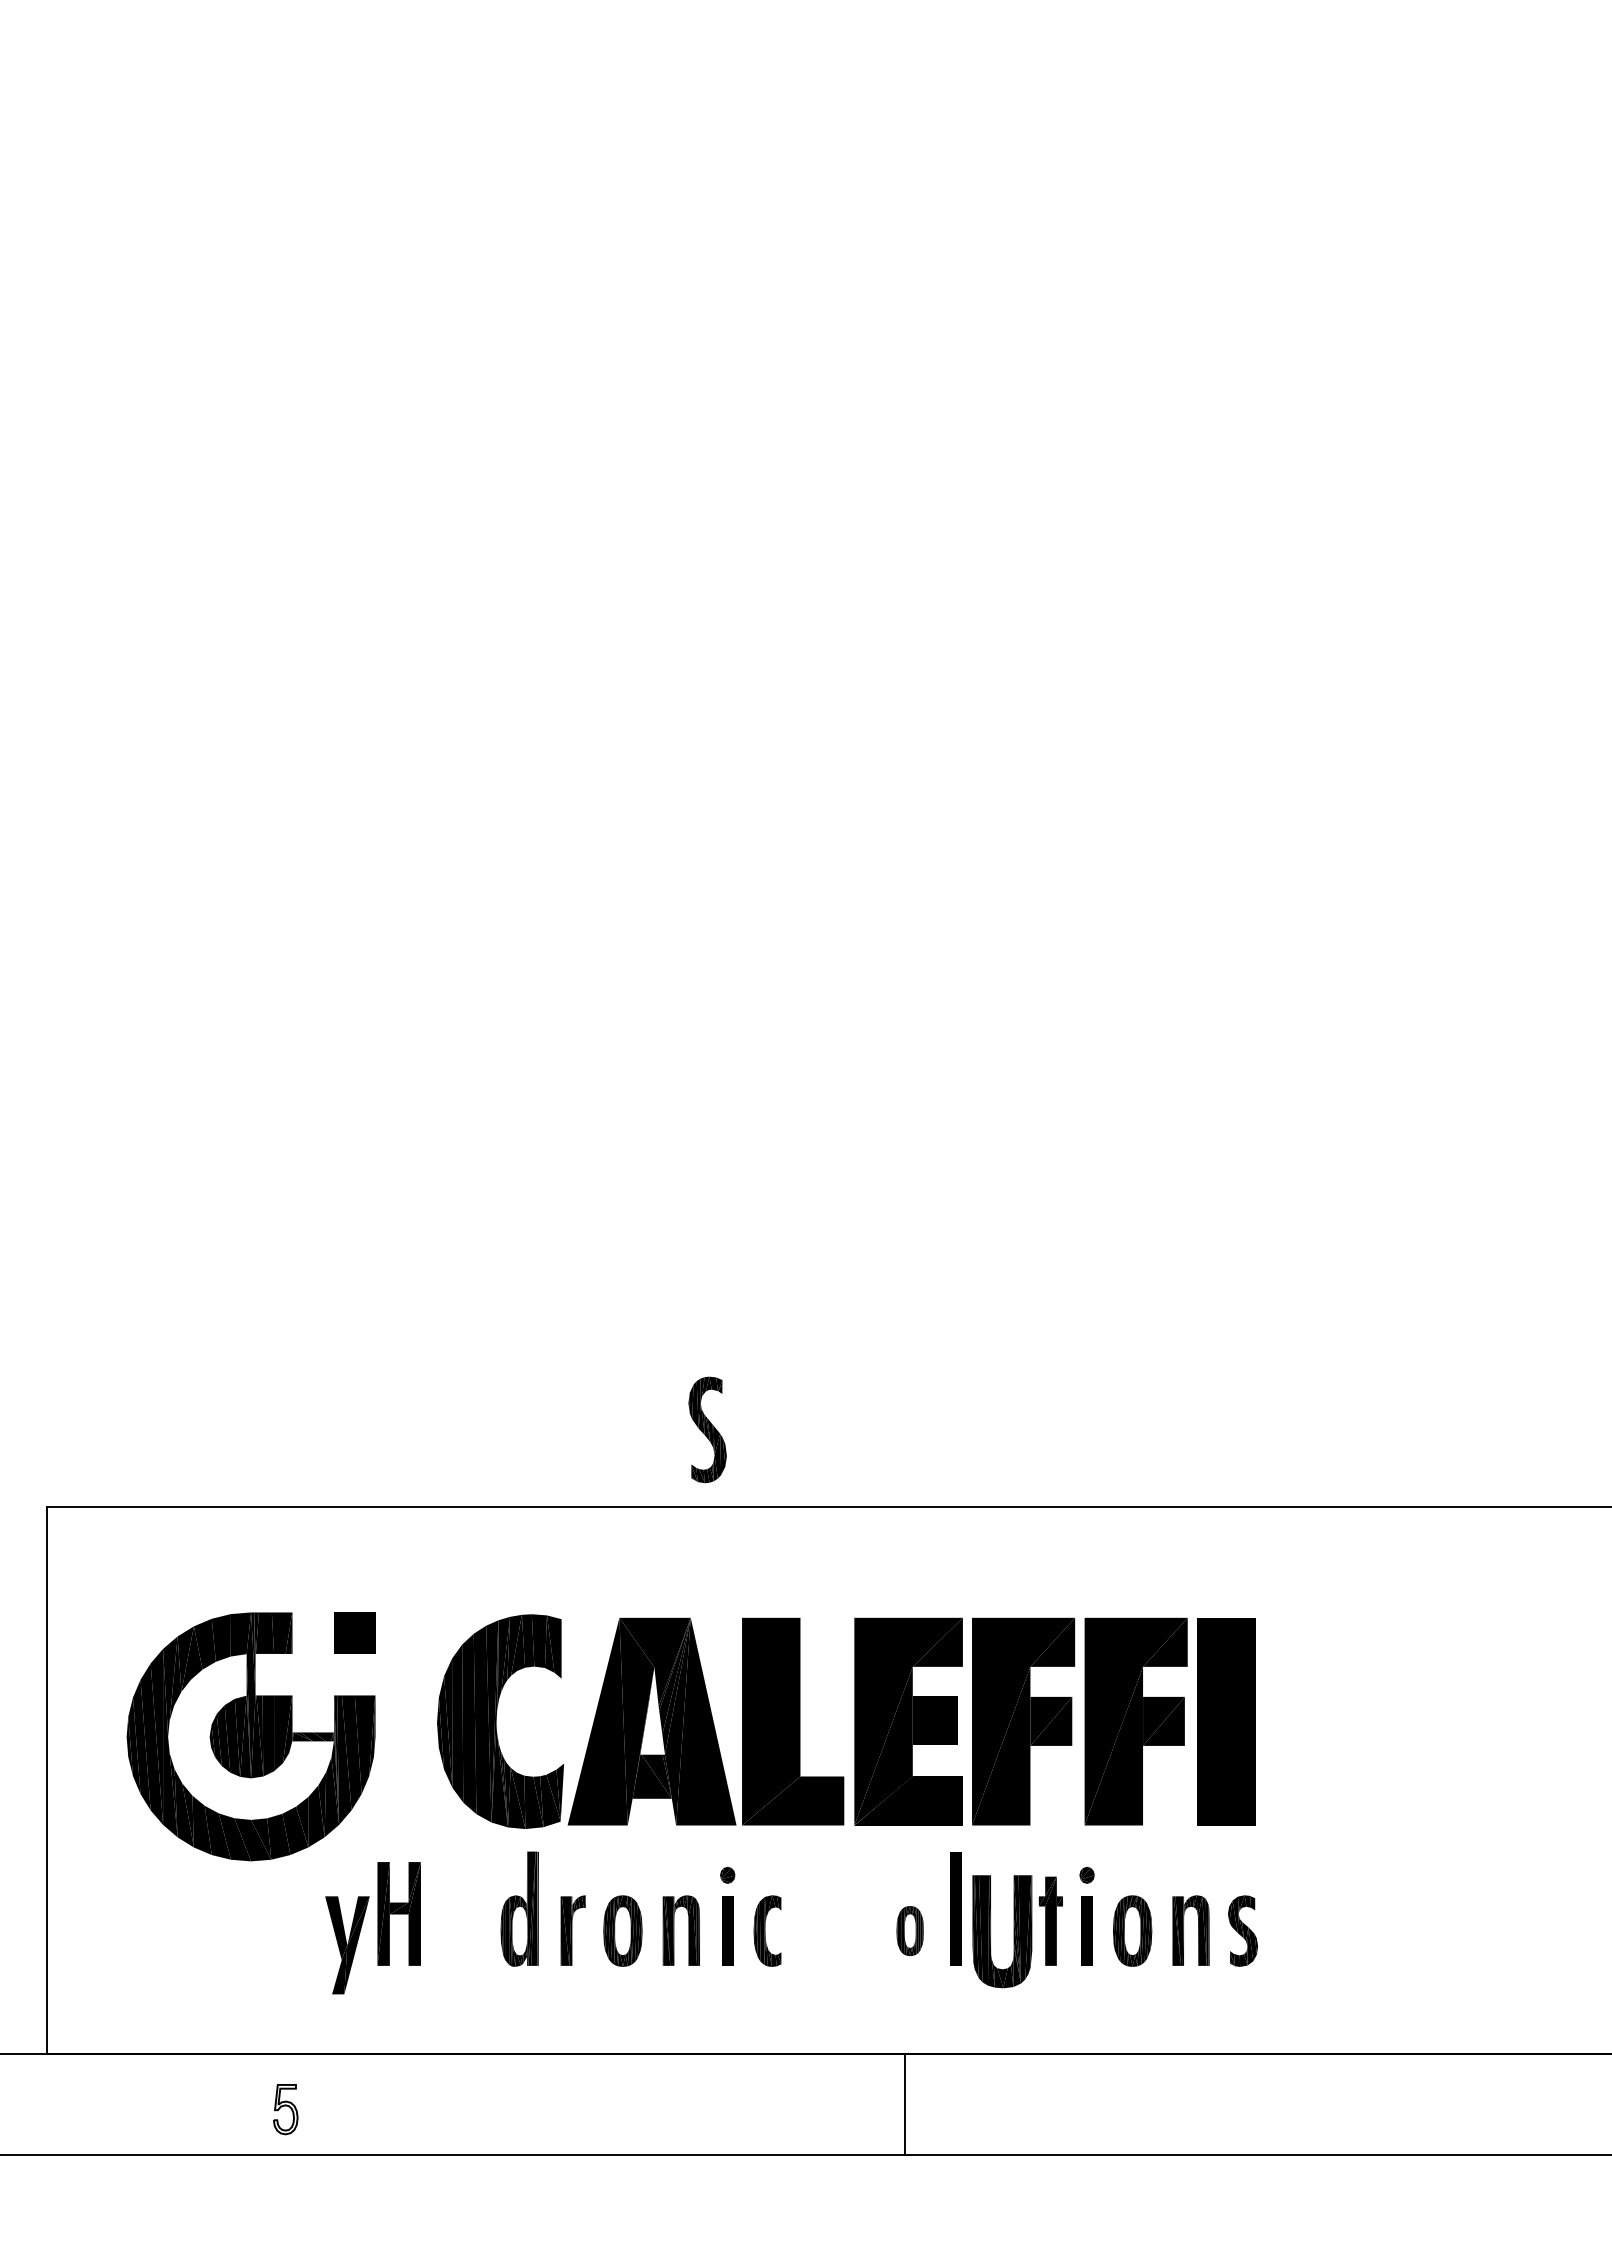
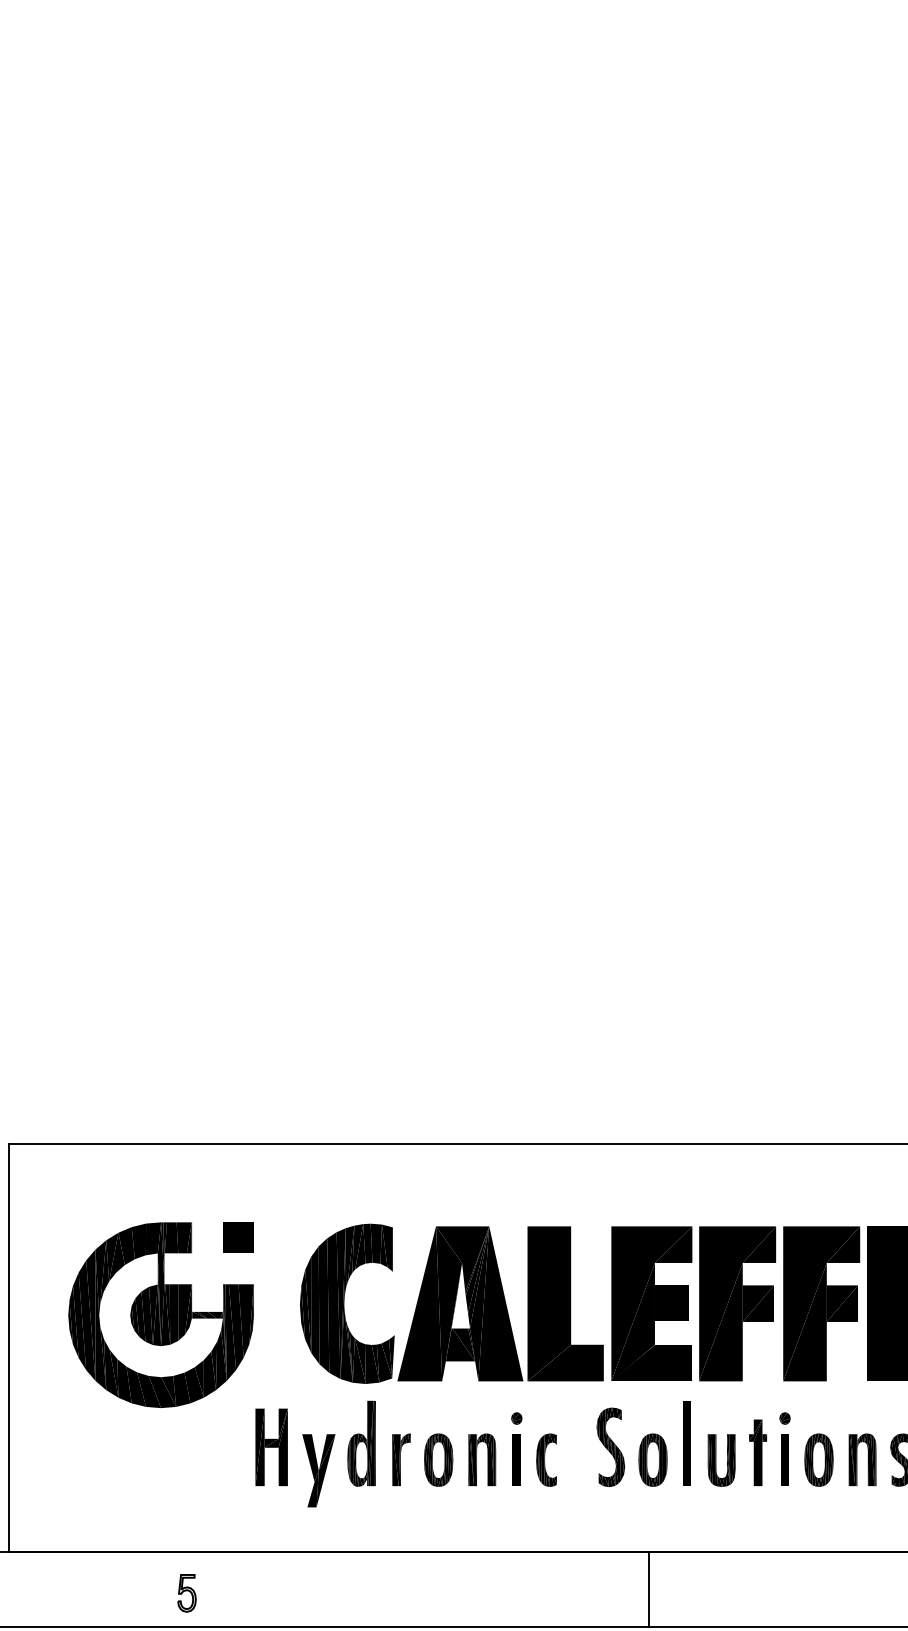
part: (707, 1429) -> (610, 1447), moved
part: (909, 1930) -> (652, 1459), size x1.43
part: (1001, 1931) -> (721, 1460), size x0.62
part: (347, 1945) -> (318, 1470), moved

